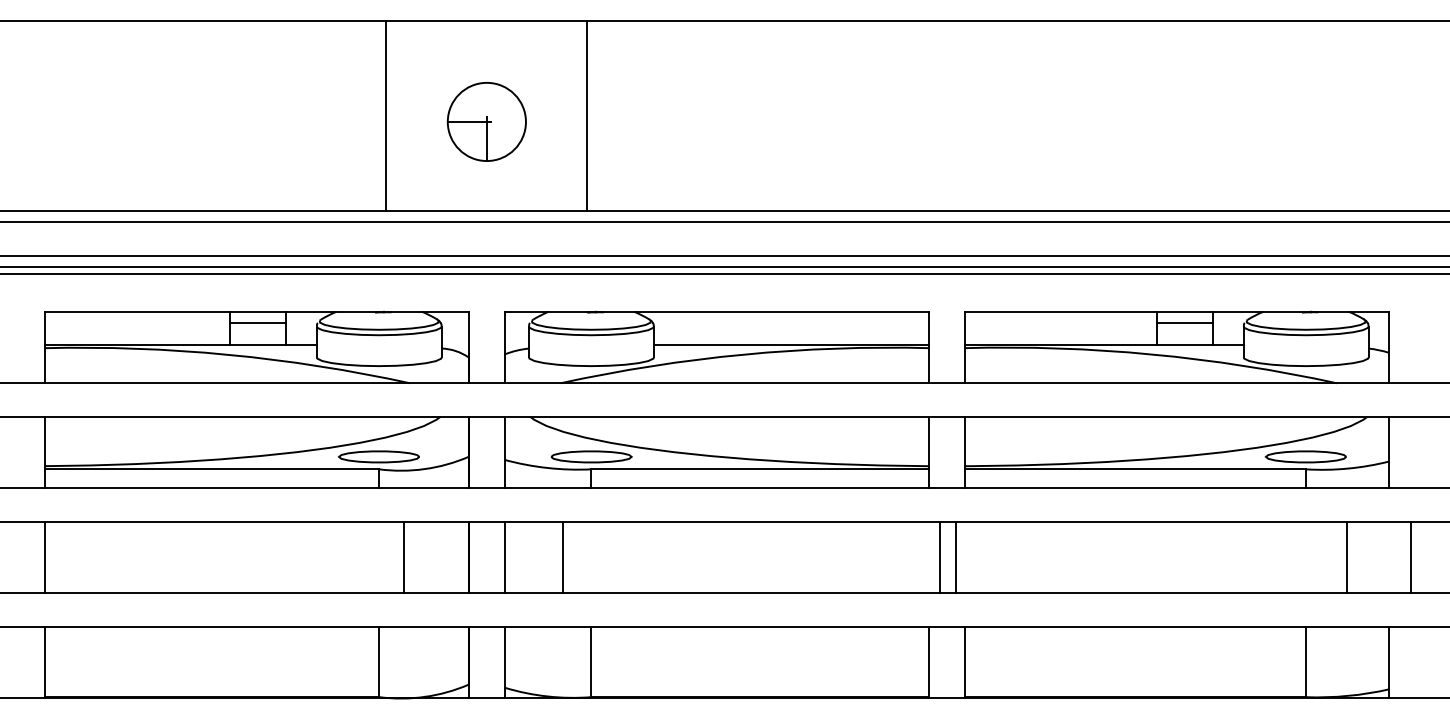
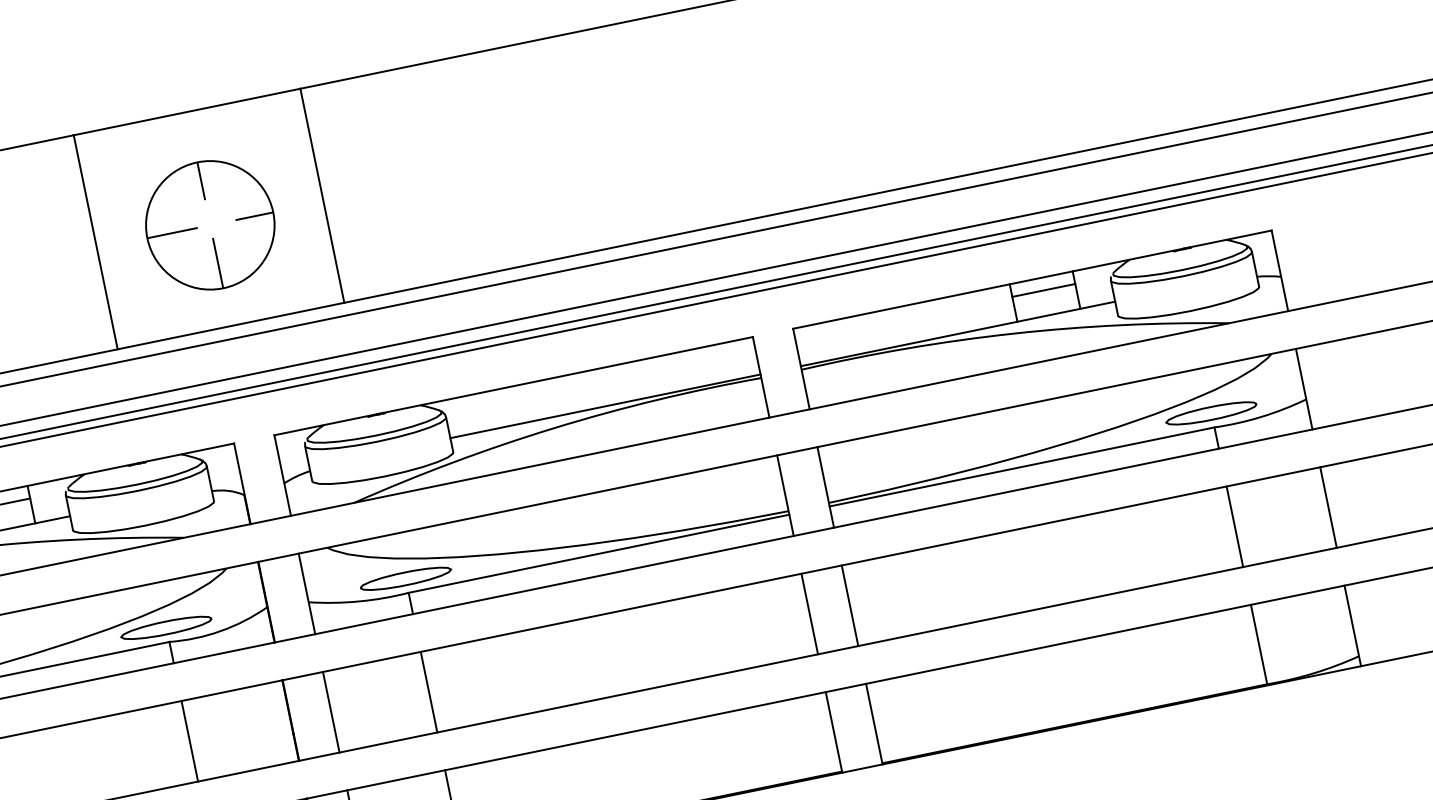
part: (486, 121) -> (209, 224), size x1.43
line: (404, 557) -> (190, 741), moved
line: (563, 557) -> (429, 692), moved
line: (939, 557) -> (849, 605), moved
line: (956, 557) -> (810, 613), moved
line: (1347, 557) -> (1235, 526), moved
line: (1411, 557) -> (1328, 507), moved

